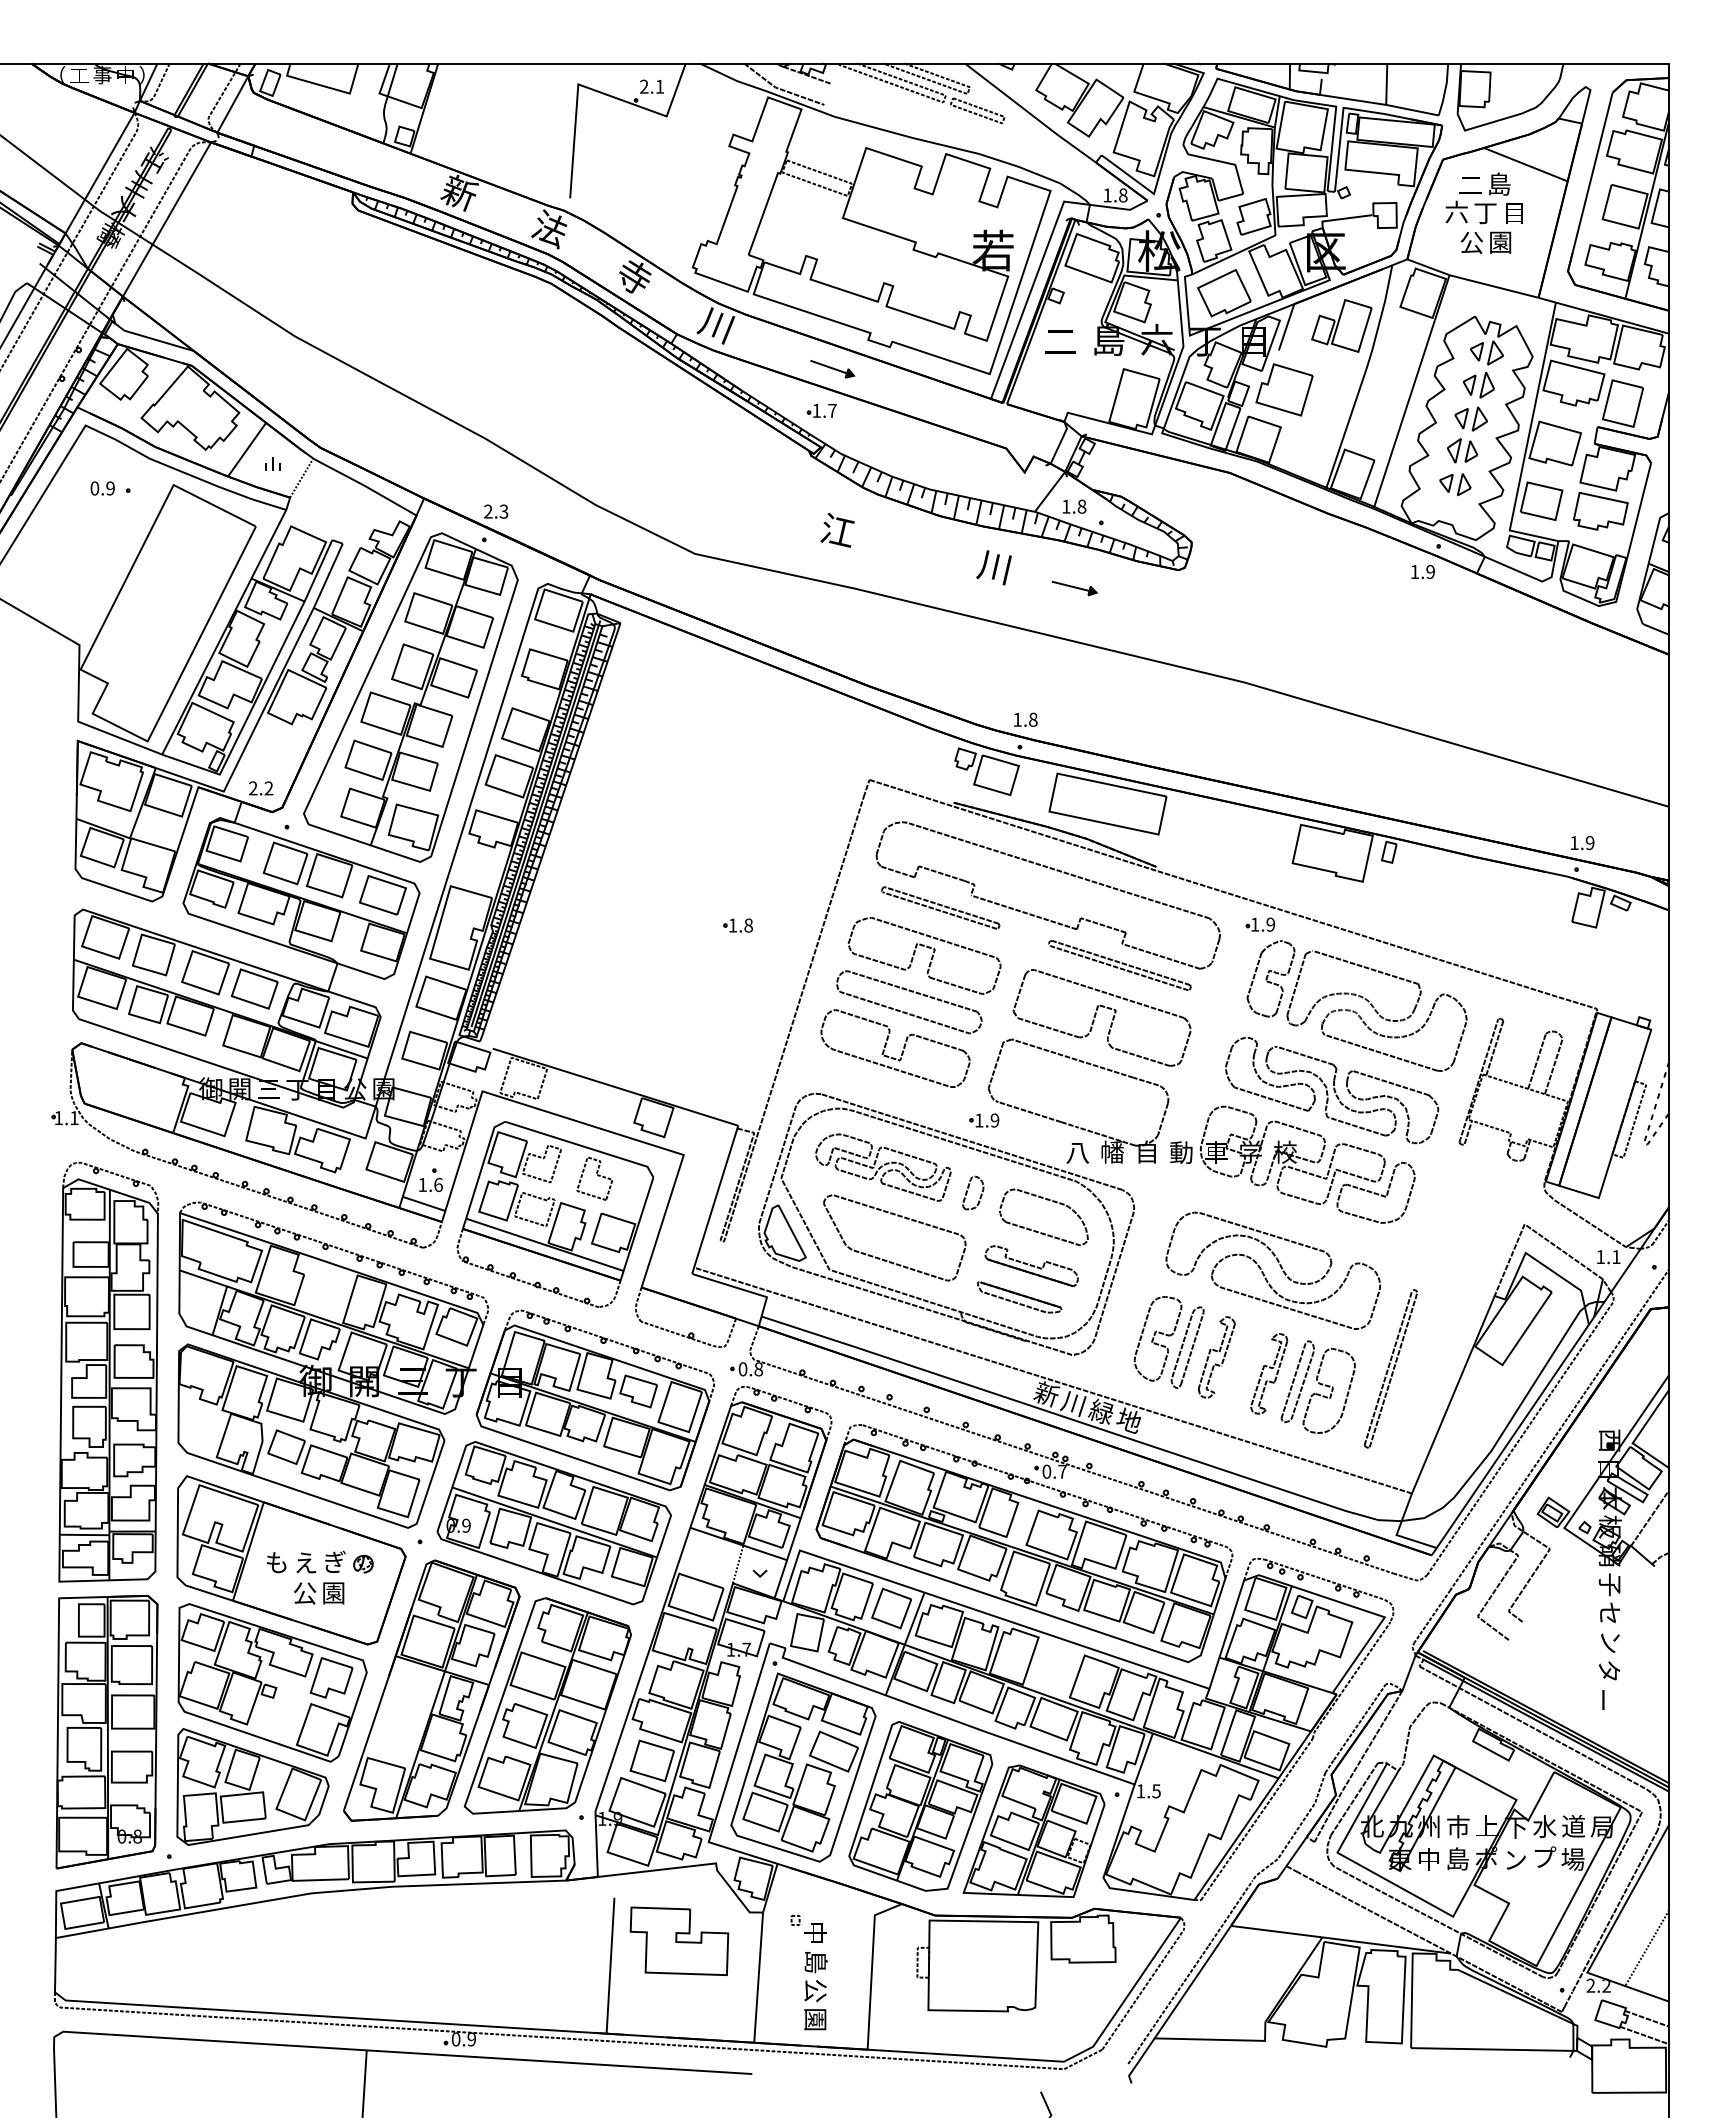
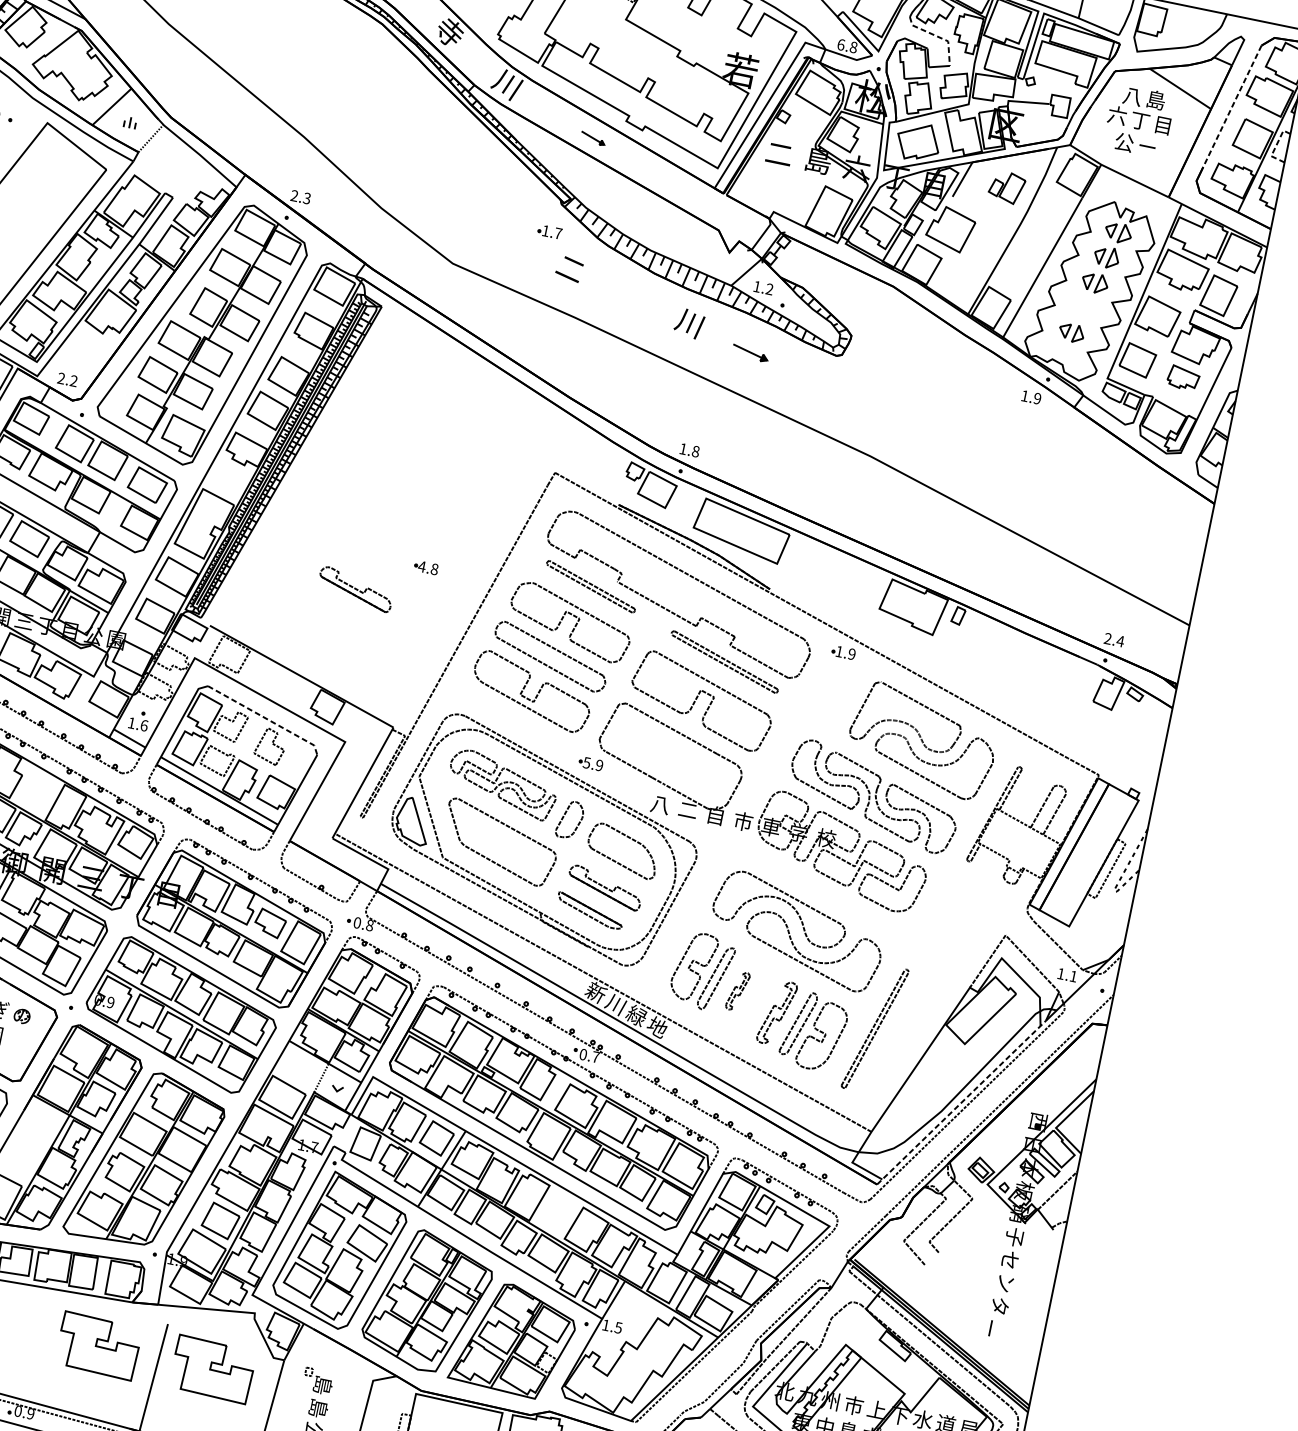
line: (1221, 161) -> (937, 36), solid -> dashed
line: (1592, 172) -> (1232, 106), solid -> dashed
text: (1470, 185) -> (1132, 96), 二 -> 八
text: (1107, 195) -> (841, 44), 1.8 -> 6.8
line: (1654, 210) -> (1275, 146), solid -> dashed
text: (1500, 242) -> (1147, 146), 園 -> ー
part: (1341, 325) -> (1006, 187), size x0.7
part: (832, 369) -> (592, 138), size x0.7
part: (821, 410) -> (549, 231), moved
part: (1462, 450) -> (1082, 306), removed
text: (1081, 506) -> (769, 289), 1.8 -> 1.2
part: (1600, 510) -> (1183, 377), size x0.7
text: (837, 529) -> (570, 267), 江 -> 二
text: (1582, 843) -> (1114, 640), 1.9 -> 2.4
text: (732, 925) -> (421, 566), 1.8 -> 4.8
part: (658, 969) -> (355, 589), added
part: (1270, 978) -> (842, 697), removed
text: (978, 1120) -> (586, 762), 1.9 -> 5.9
line: (582, 1146) -> (265, 718), solid -> dashed
text: (1112, 1151) -> (688, 809), 幡 -> 二
text: (1181, 1152) -> (743, 821), 動 -> 市
part: (973, 1192) -> (570, 819), size x1.4
part: (1216, 1357) -> (737, 991), size x0.6
line: (1512, 1436) -> (961, 1102), solid -> dashed
text: (815, 1933) -> (322, 1385), 中 -> 島
part: (536, 1940) -> (98, 1345), added

